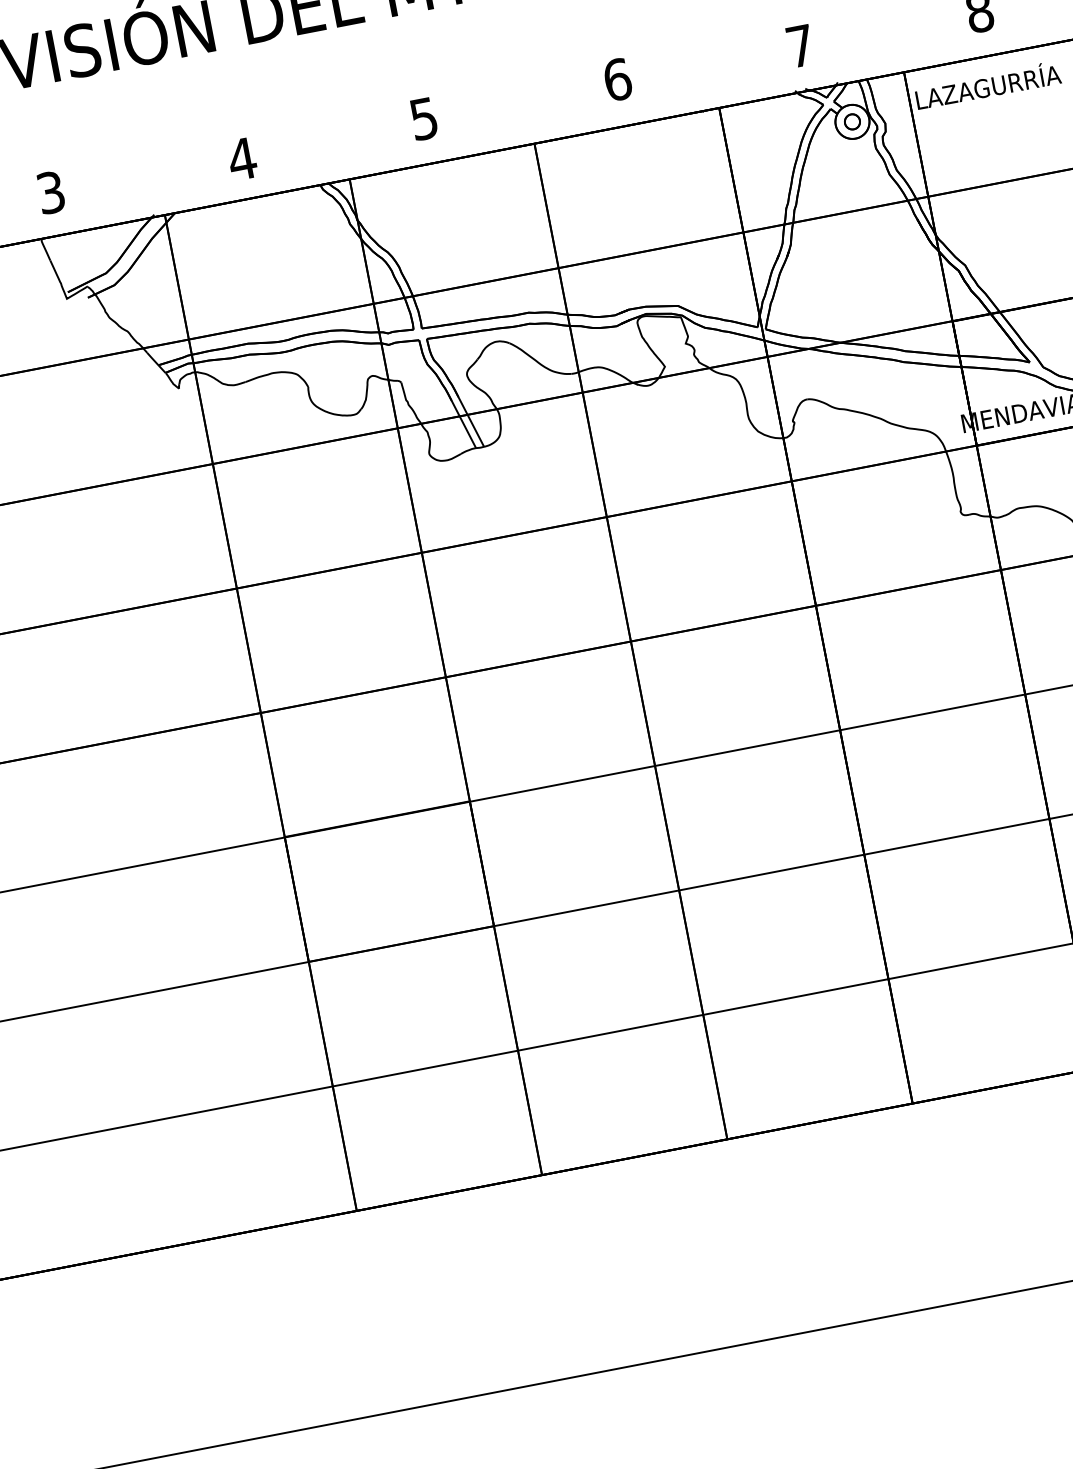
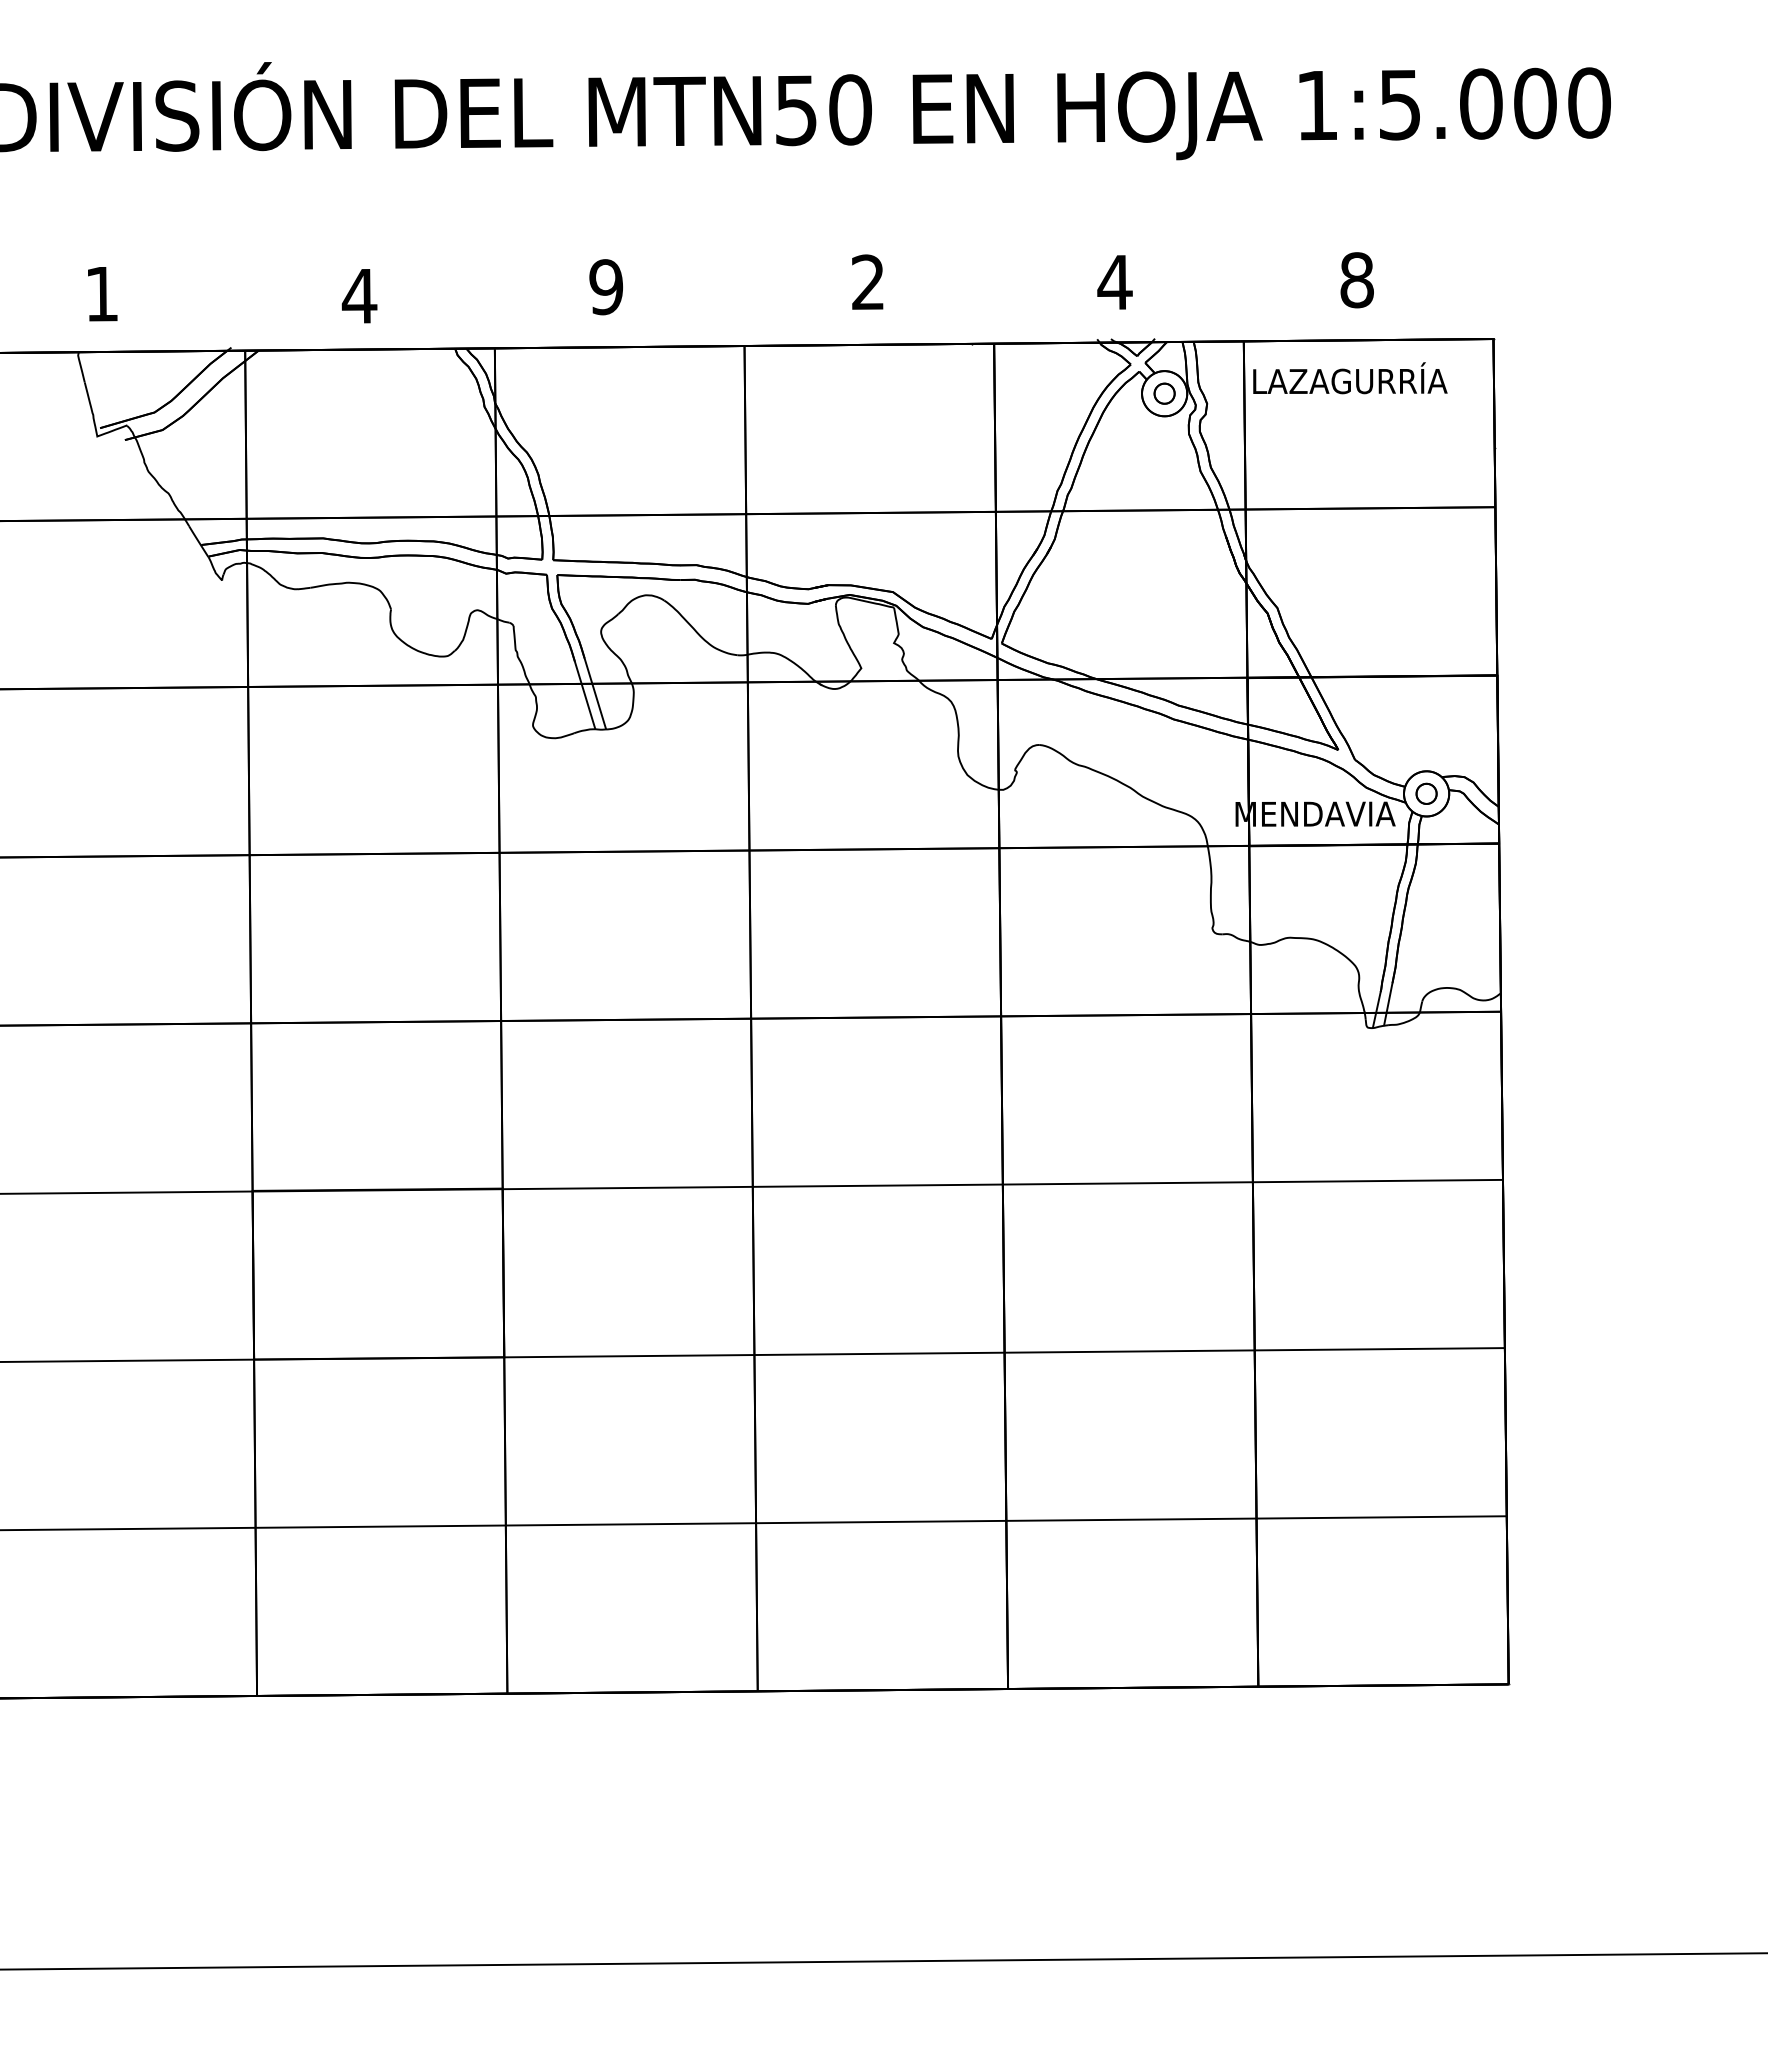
text: (800, 46) -> (1114, 282), 7 -> 4
text: (617, 79) -> (868, 282), 6 -> 2
text: (424, 119) -> (606, 287), 5 -> 9
text: (51, 192) -> (102, 294), 3 -> 1

